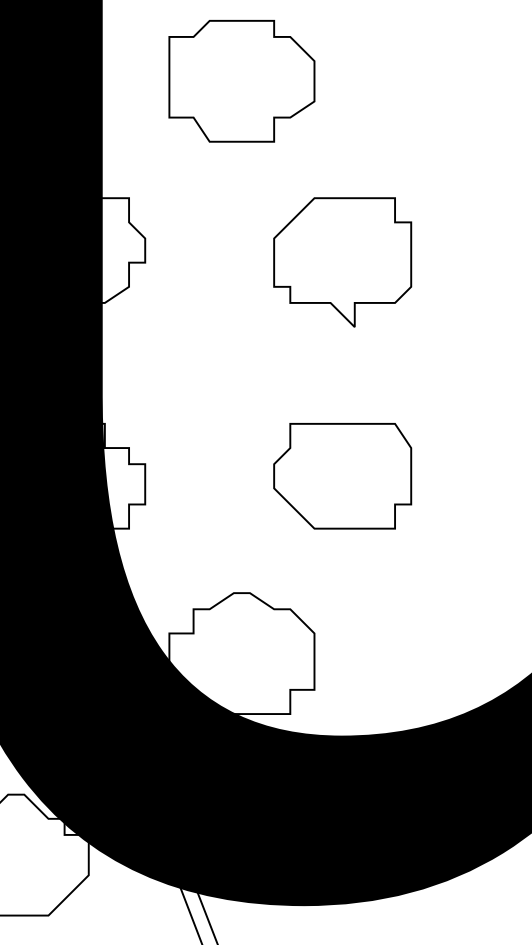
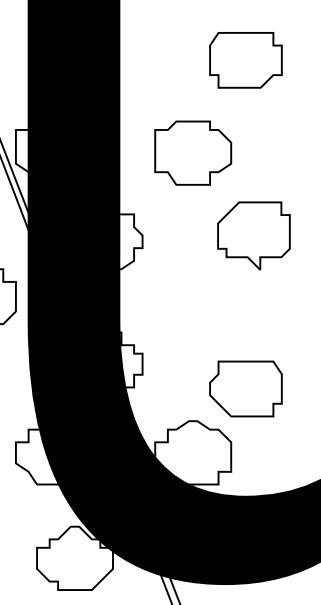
part: (341, 261) -> (253, 235), moved
part: (341, 475) -> (245, 388), moved

